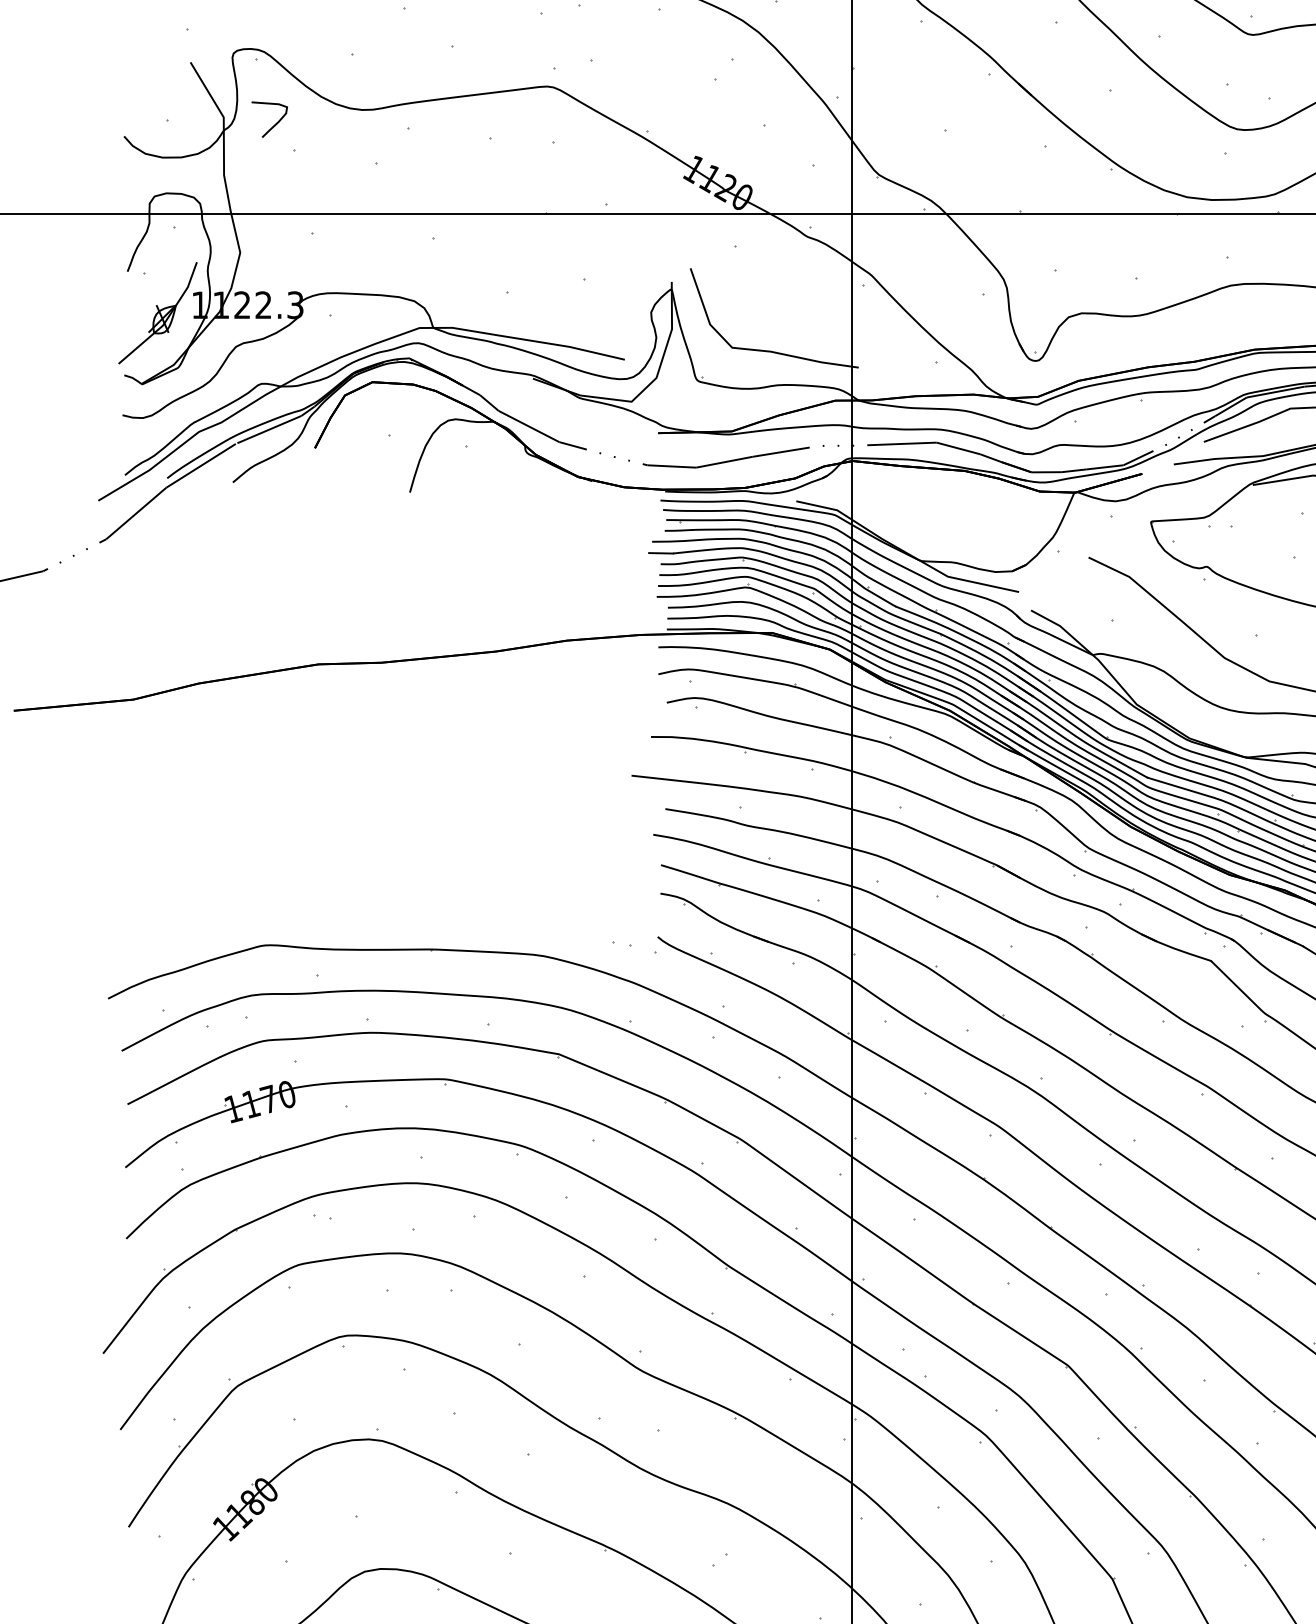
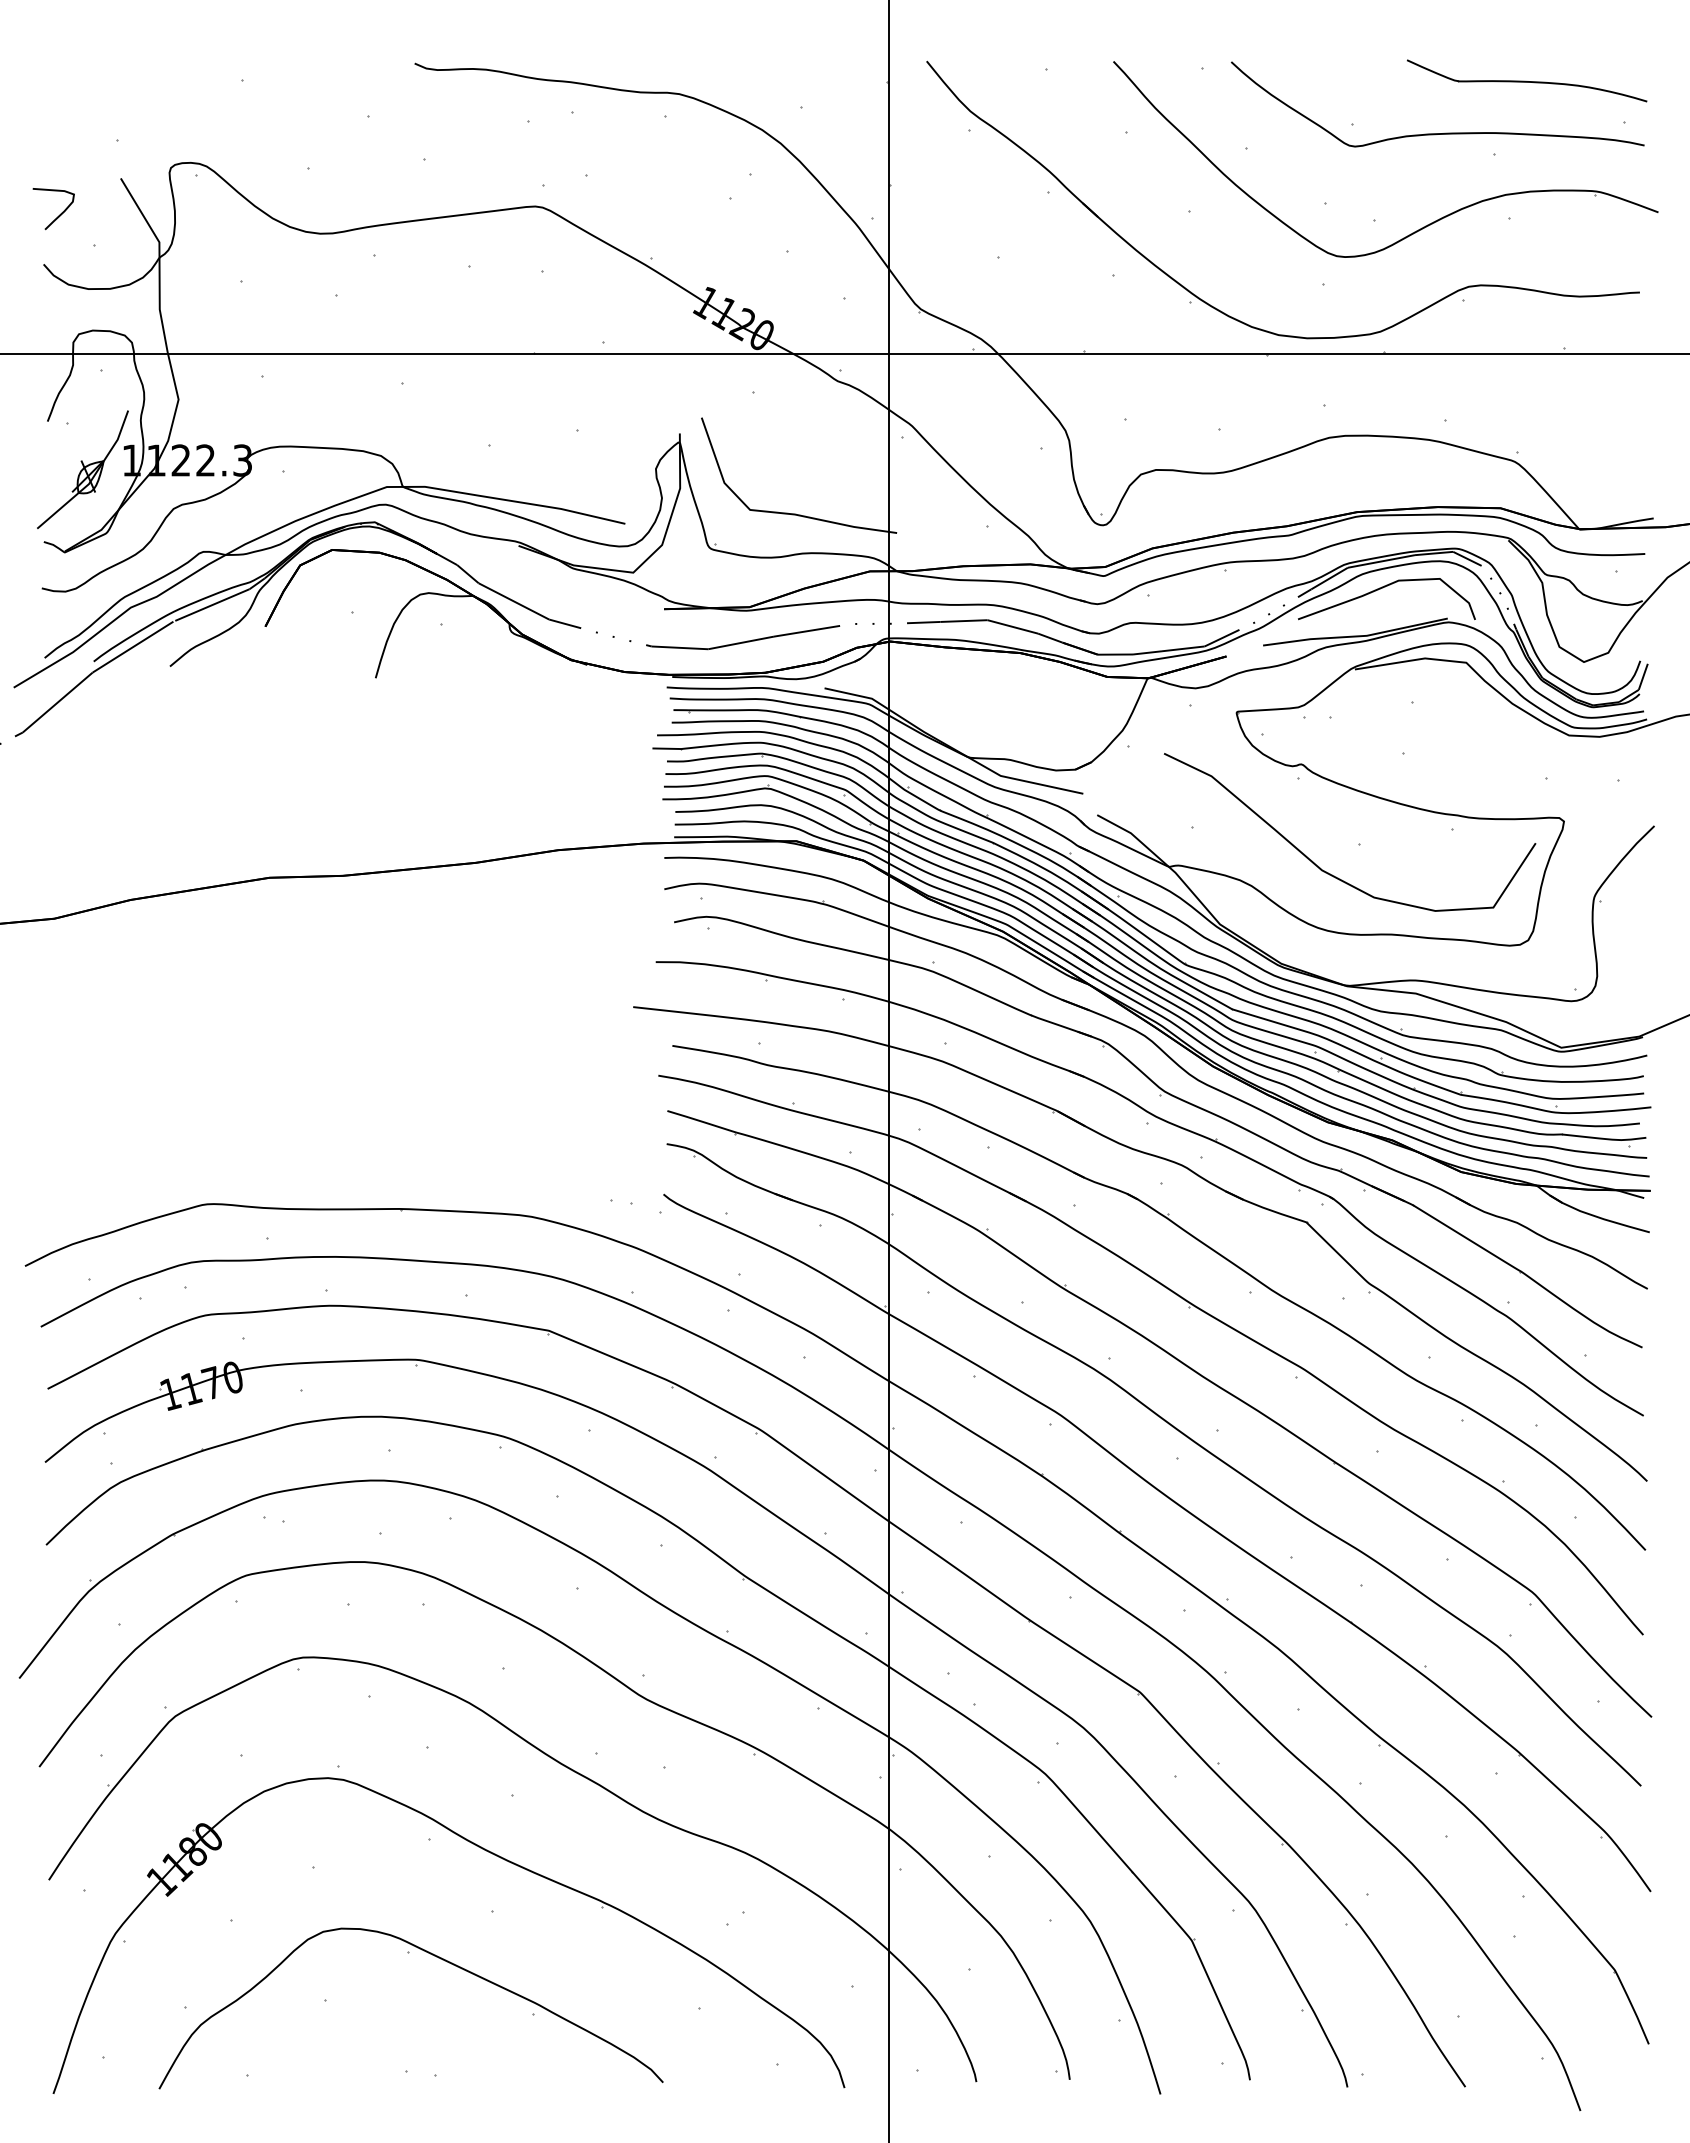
curve: (274, 124) -> (59, 214), moved

